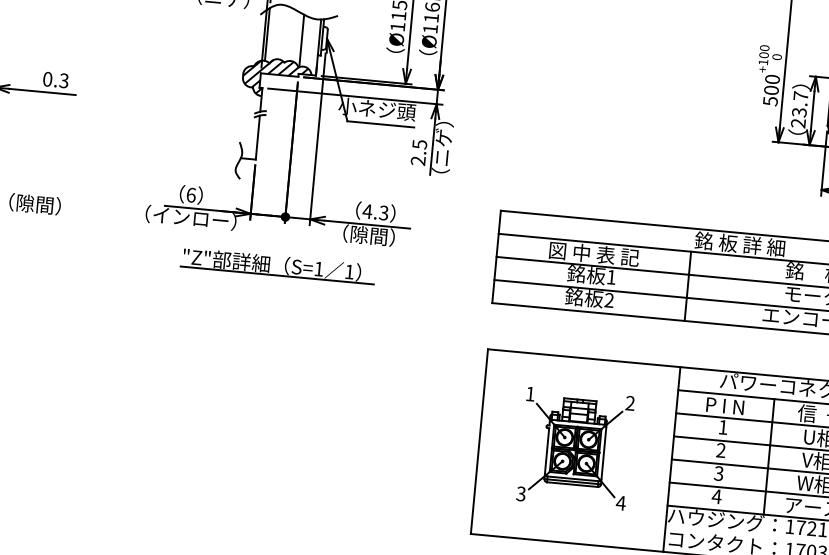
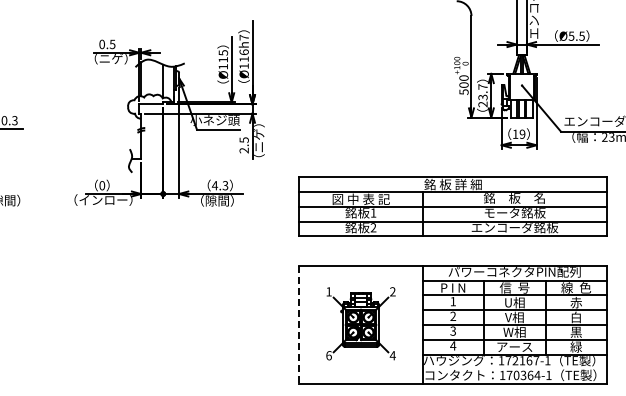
hatch: (275, 78) -> (148, 106), removed
text: (191, 194) -> (102, 185), 6 -> 0
part: (278, 266) -> (161, 225), removed
line: (479, 442) -> (299, 325), solid -> dashed
text: (520, 493) -> (328, 355), 3 -> 6

